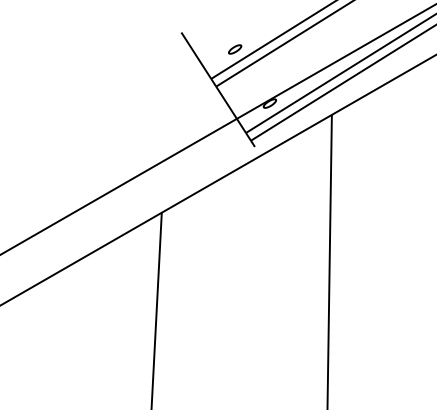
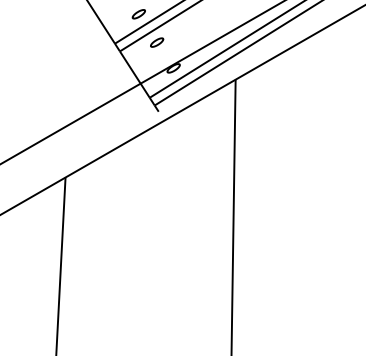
part: (253, 77) -> (157, 42), added

